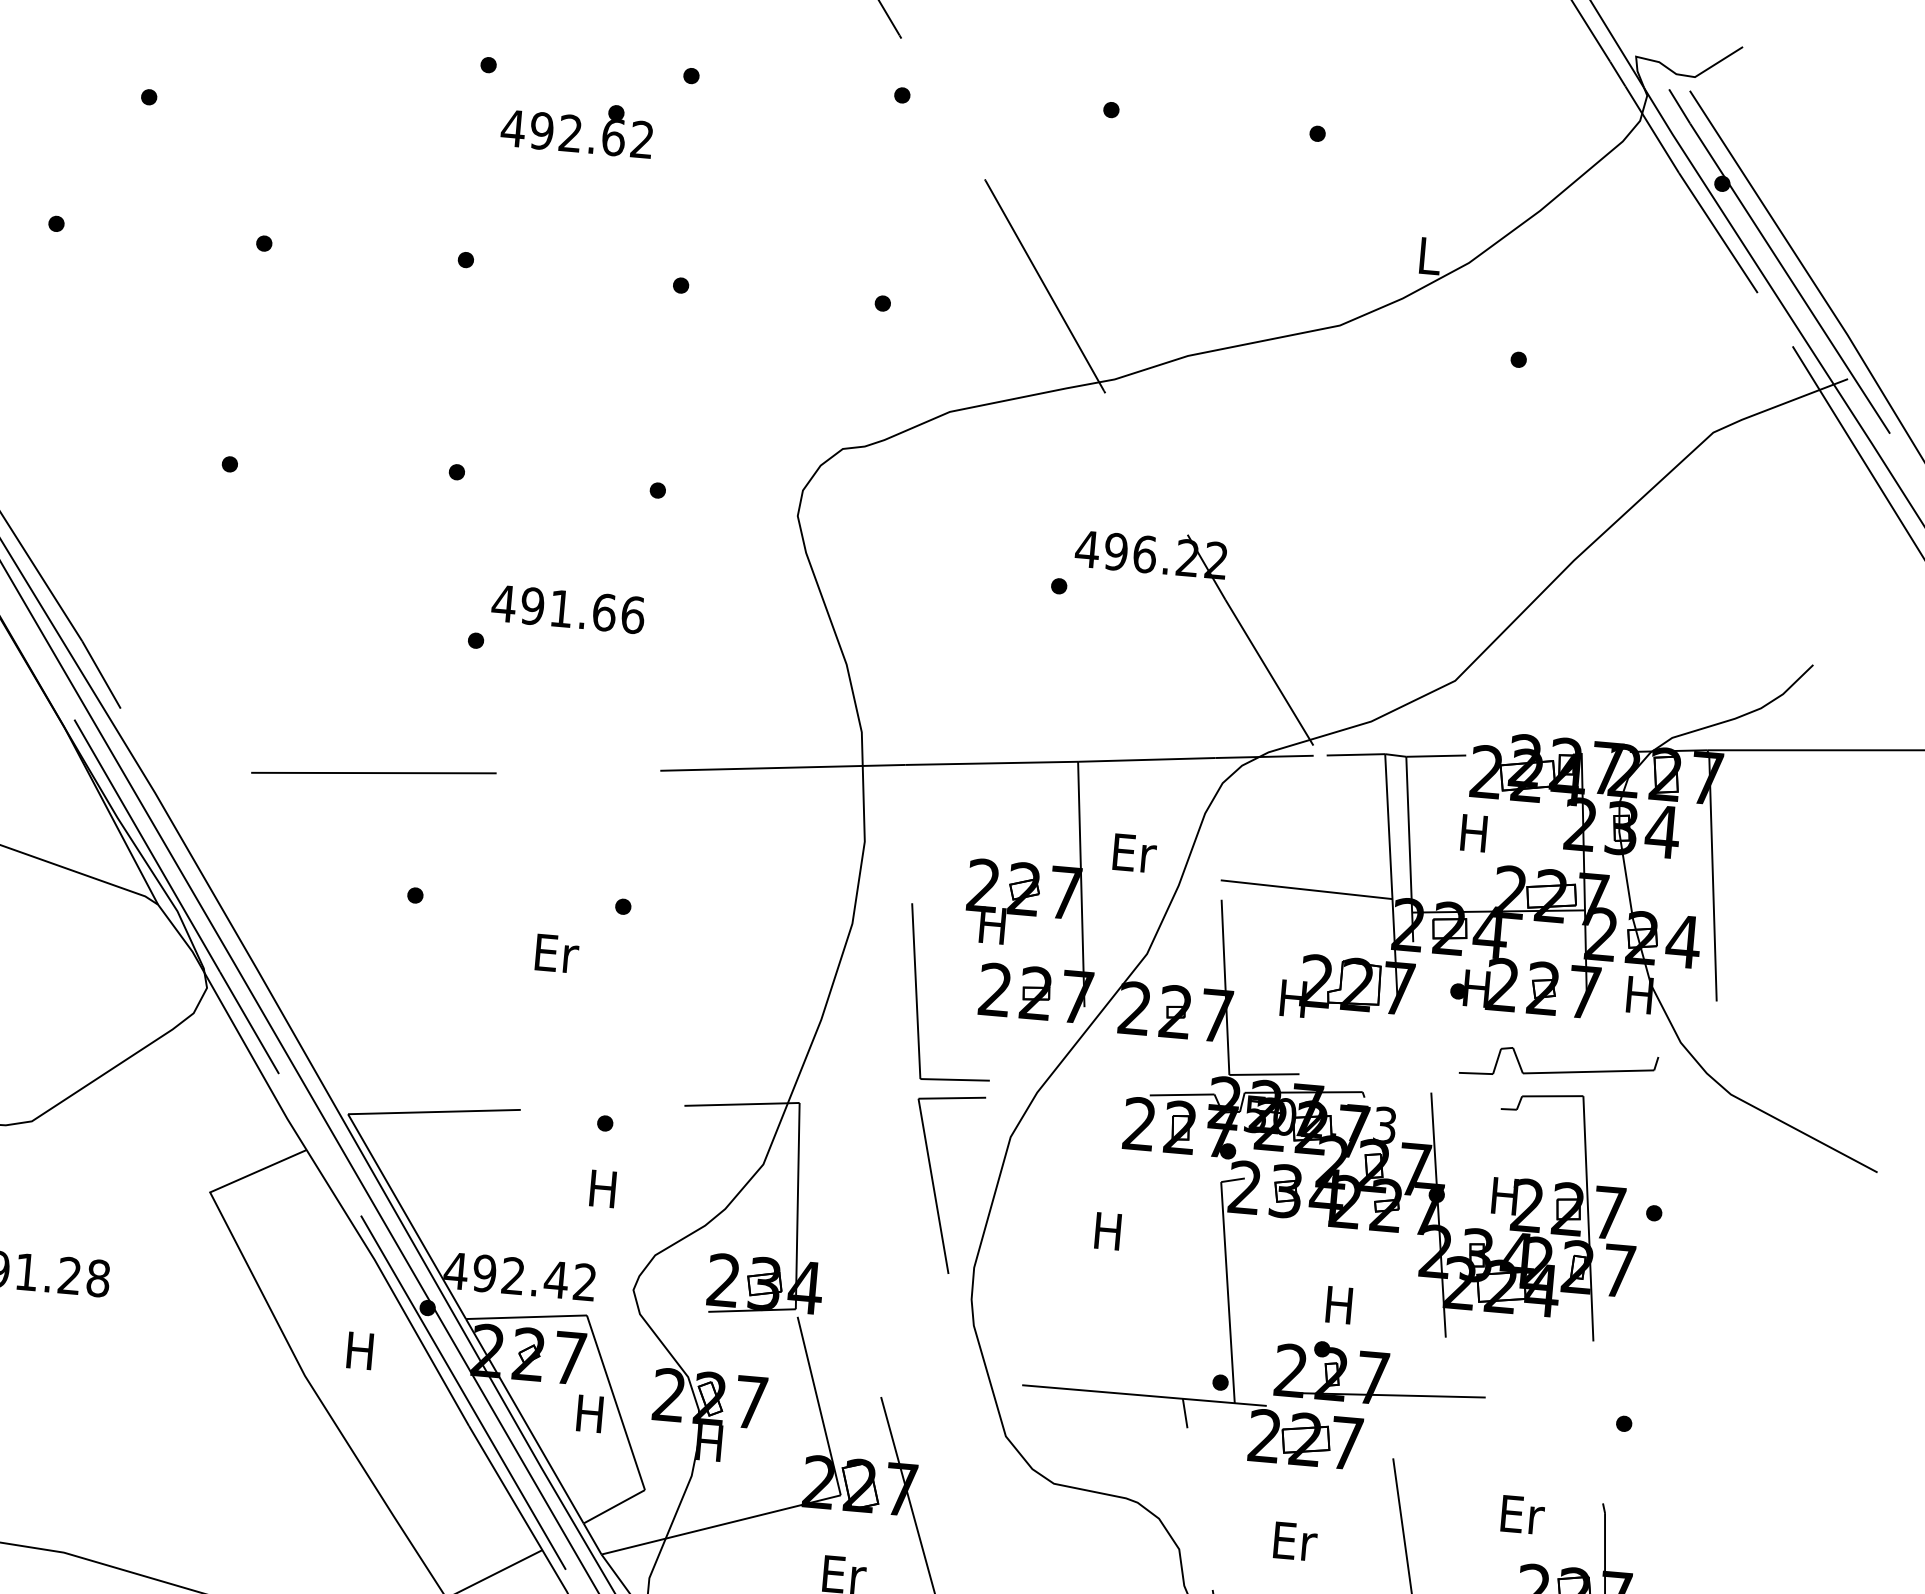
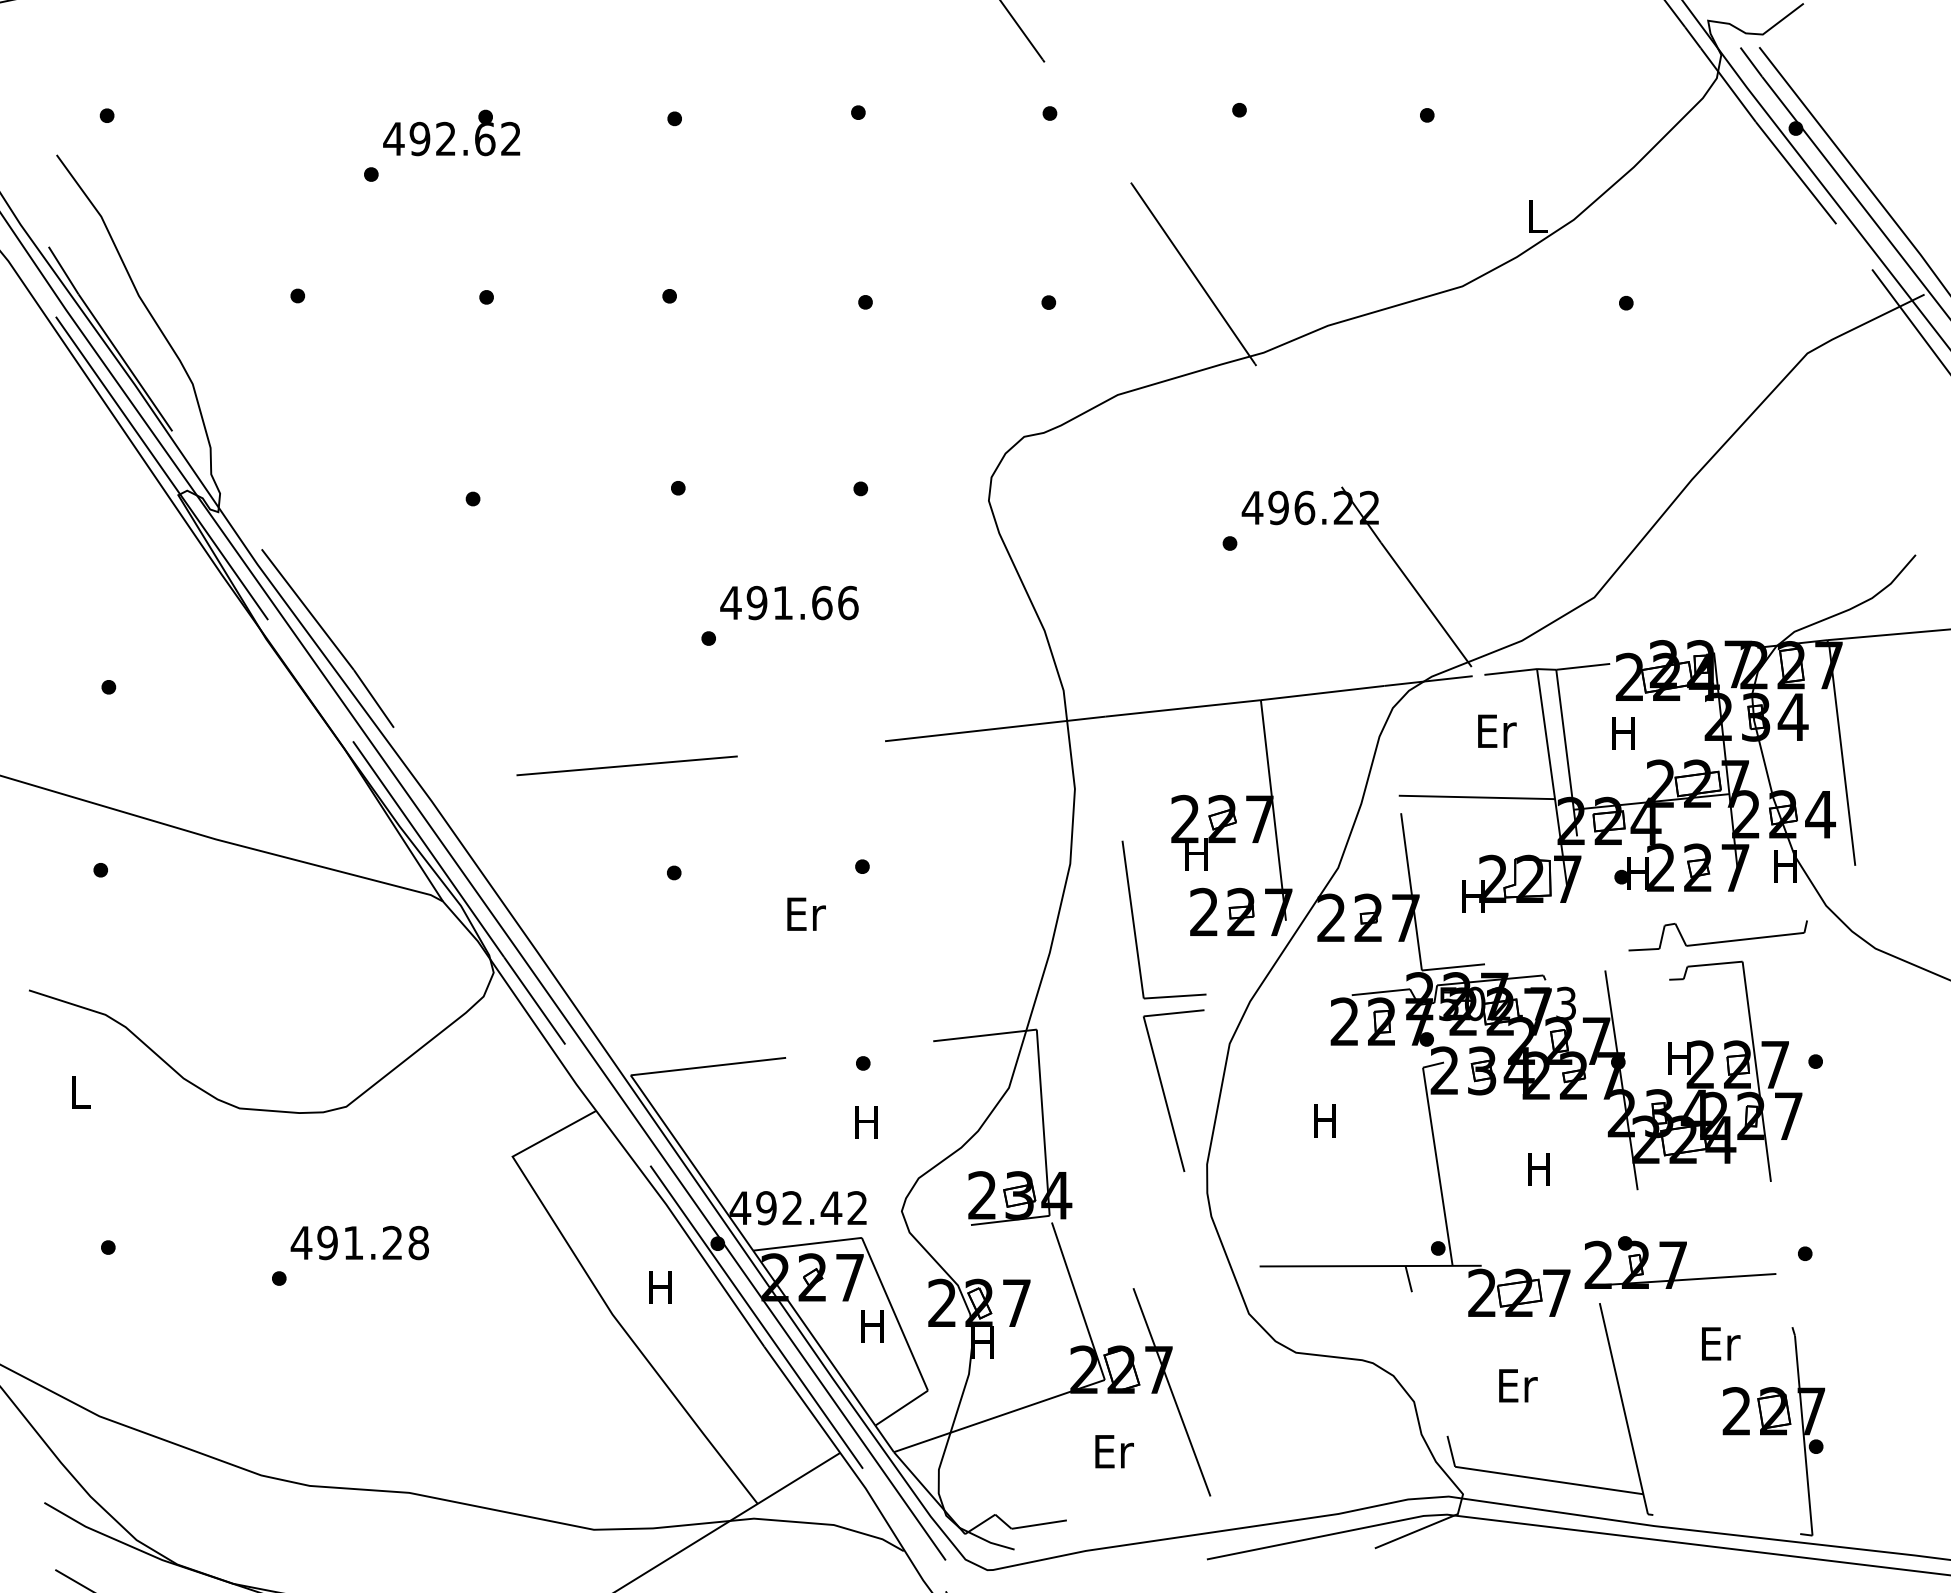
text: (577, 126) -> (451, 132), moved
text: (1135, 852) -> (1497, 730), moved
part: (1381, 1375) -> (1680, 1262), moved

